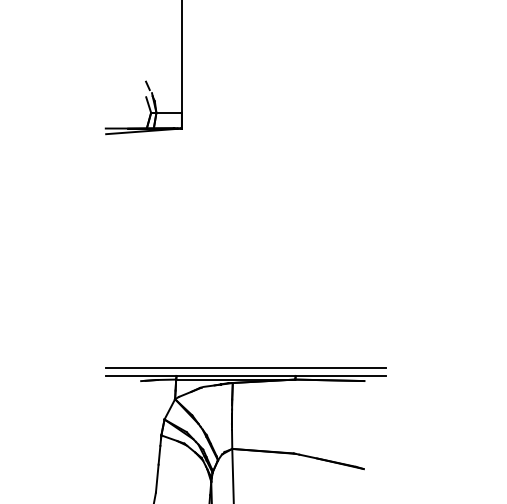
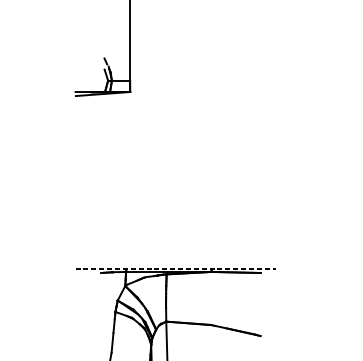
line: (246, 367) -> (176, 263), removed
line: (245, 375) -> (175, 269), solid -> dashed

